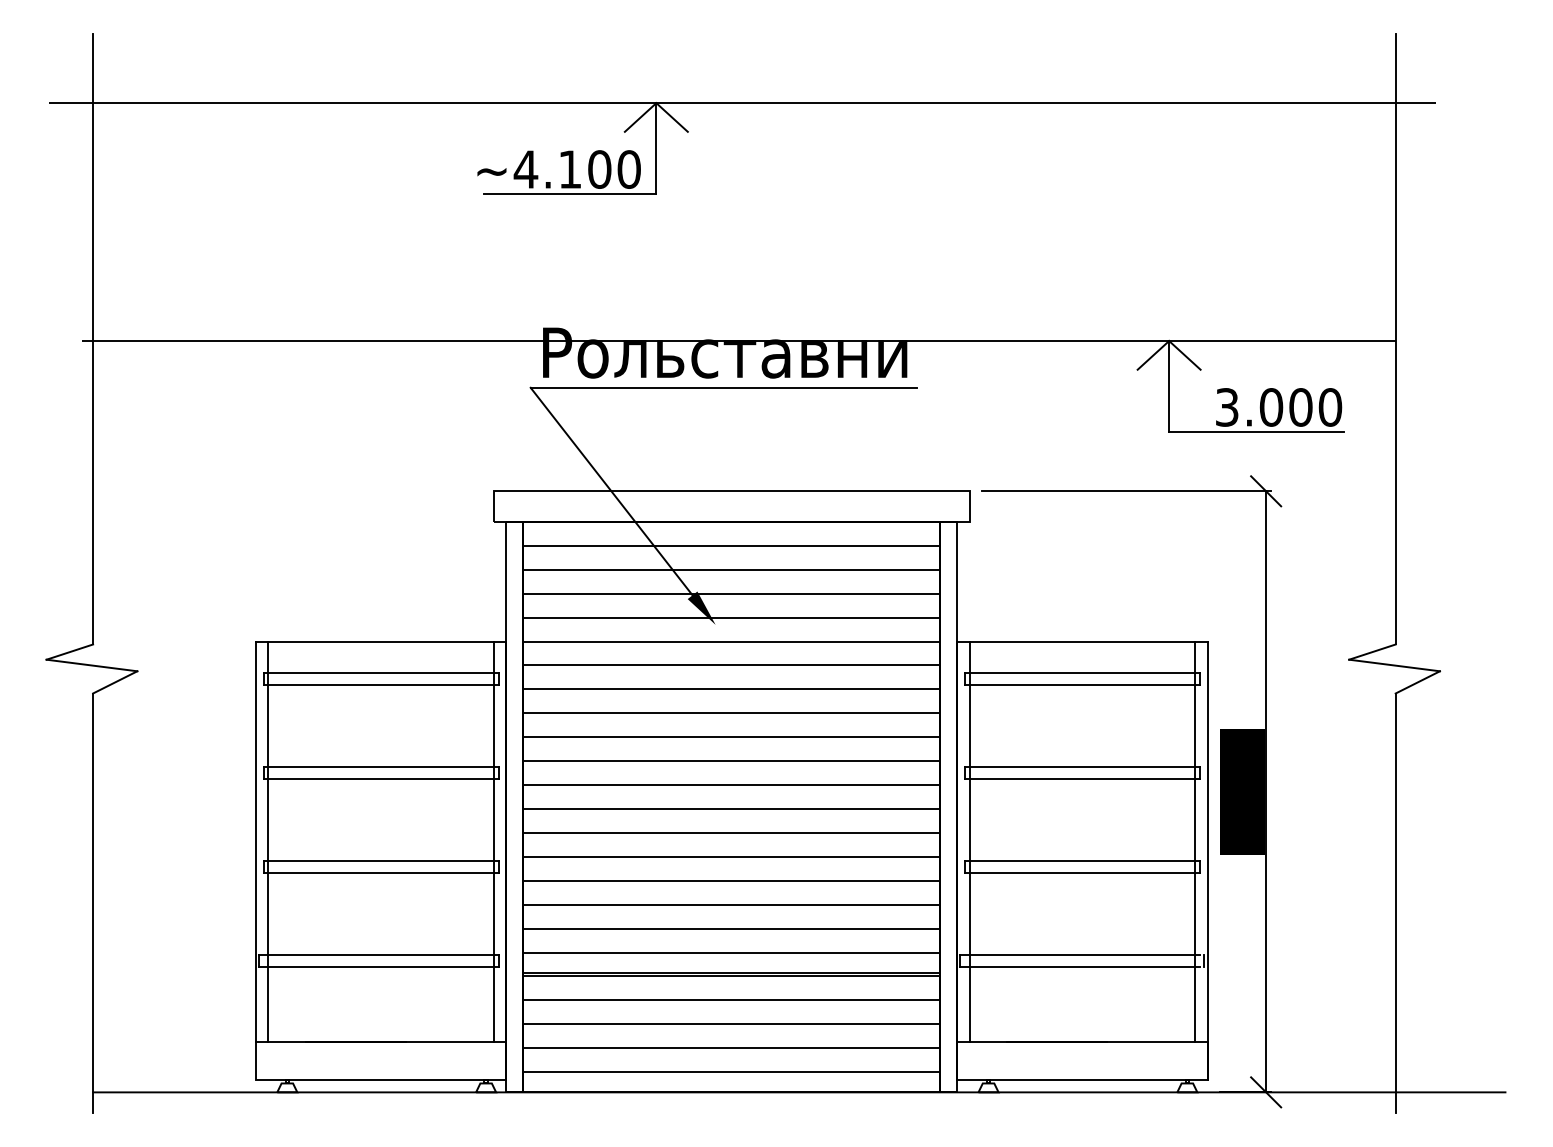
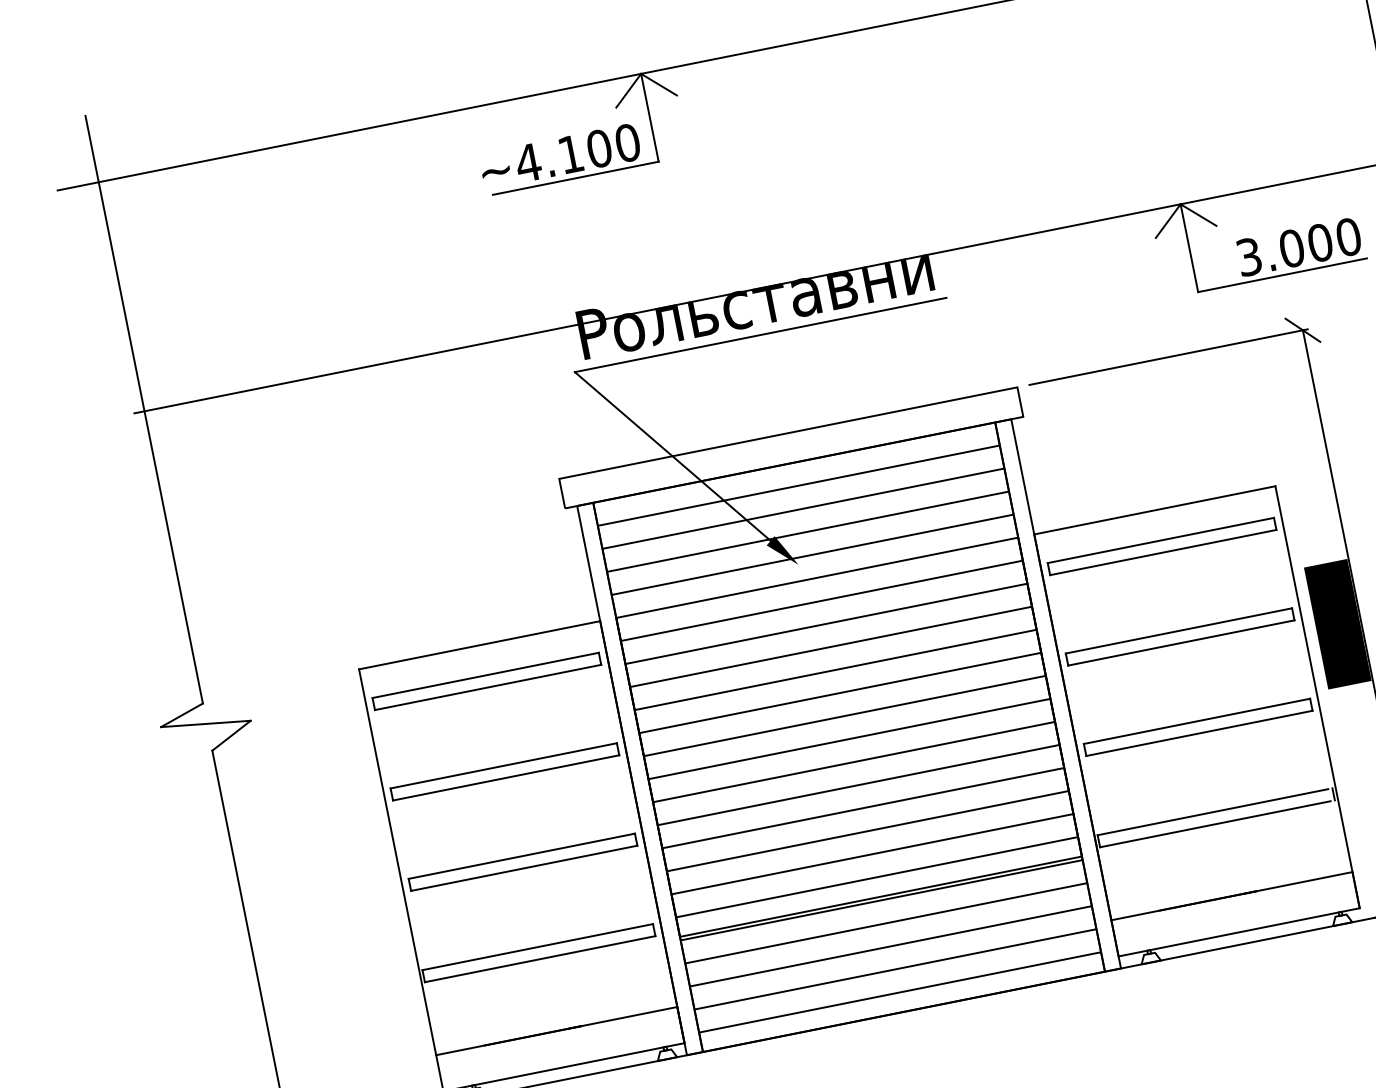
line: (268, 841) -> (409, 859), removed
line: (493, 841) -> (626, 816), removed
line: (969, 841) -> (1084, 724), removed
line: (1195, 841) -> (1302, 681), removed

